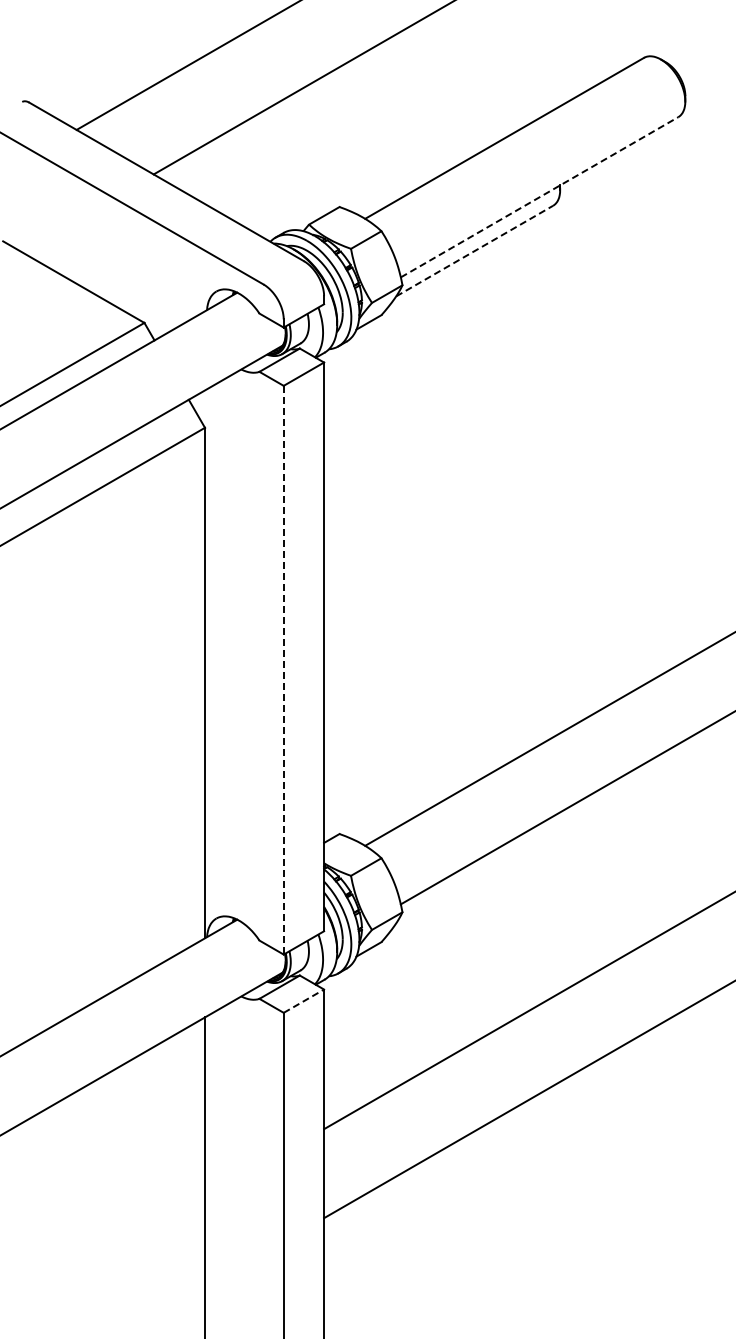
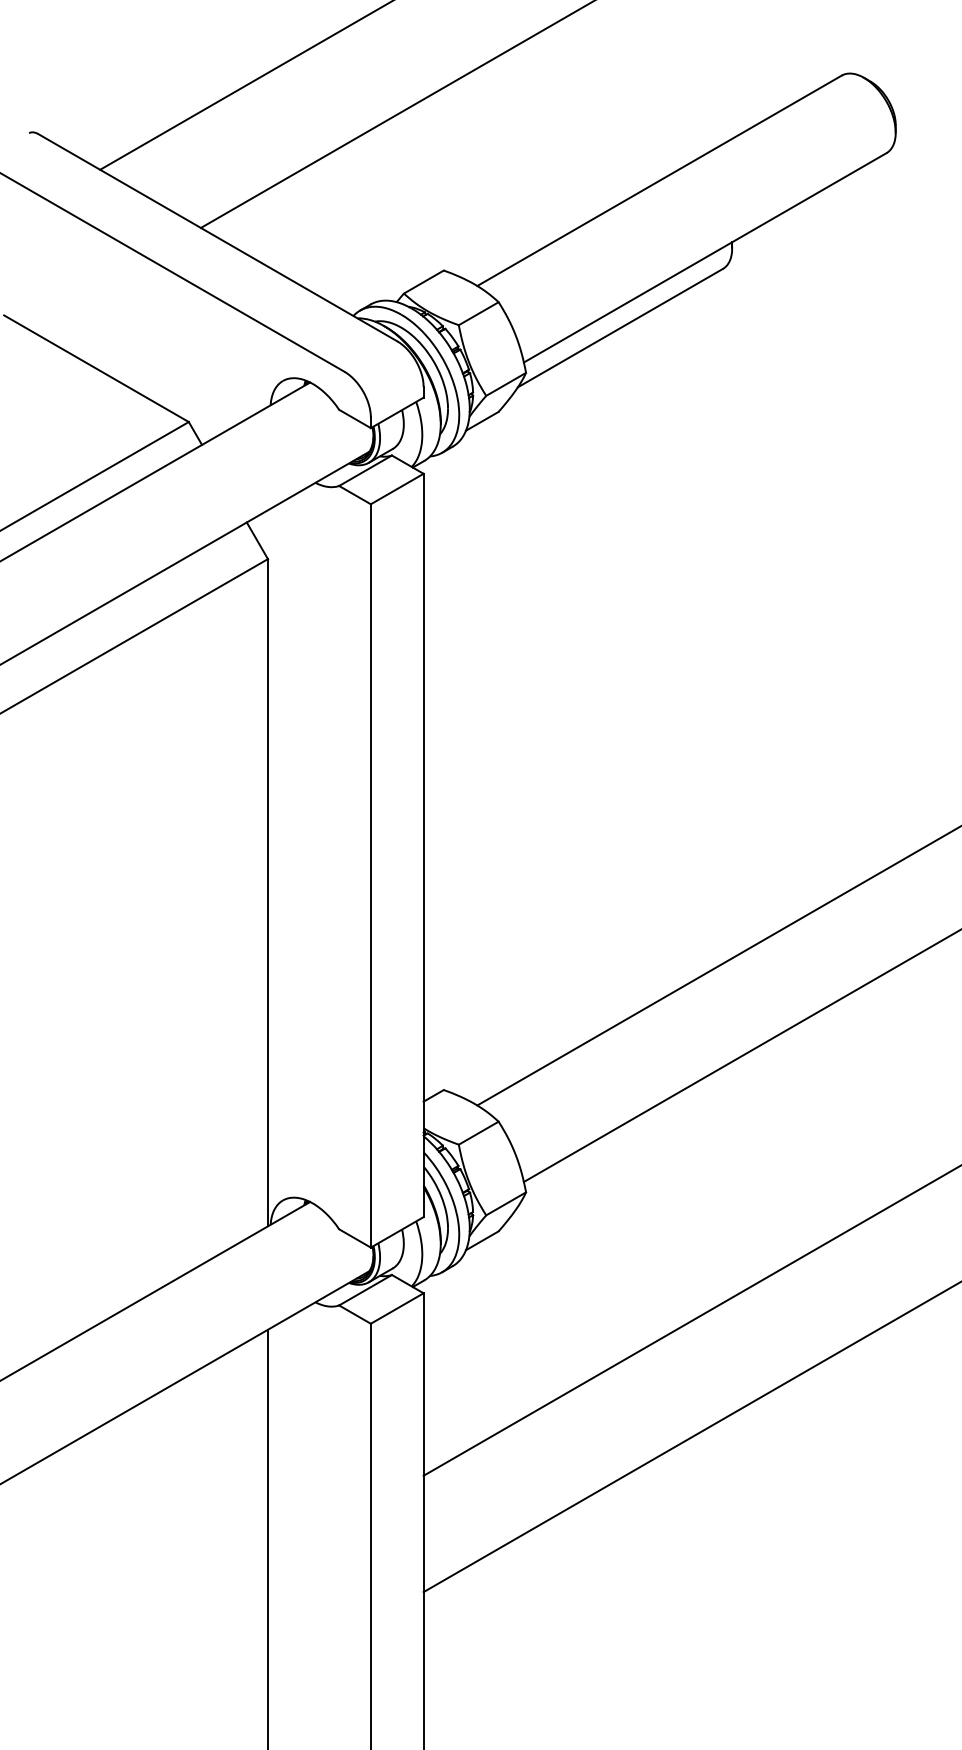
line: (539, 197) -> (705, 258), dashed -> solid
line: (474, 251) -> (620, 328), dashed -> solid
line: (283, 670) -> (370, 876), dashed -> solid
line: (304, 1000) -> (398, 1307), dashed -> solid

